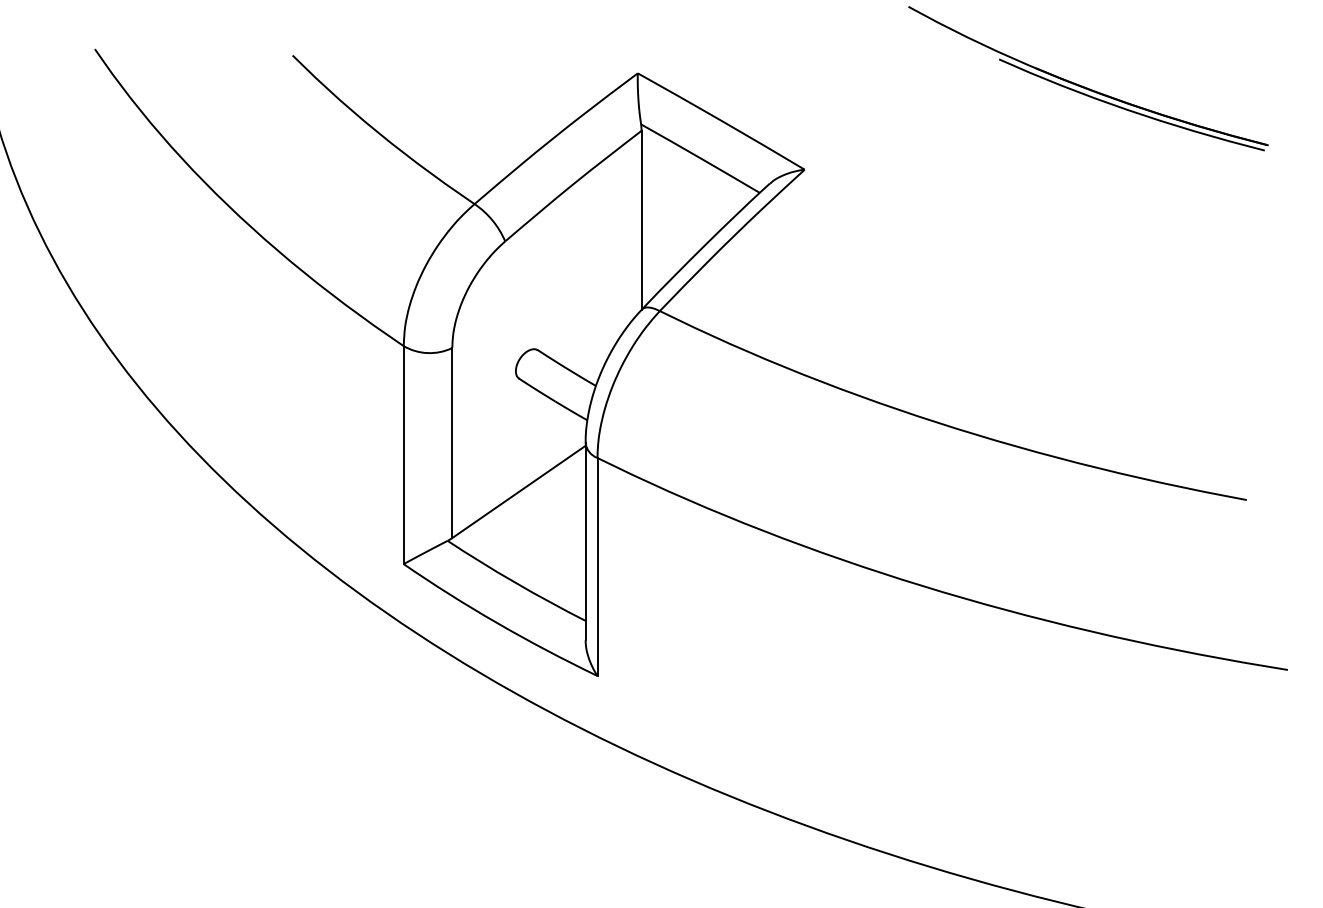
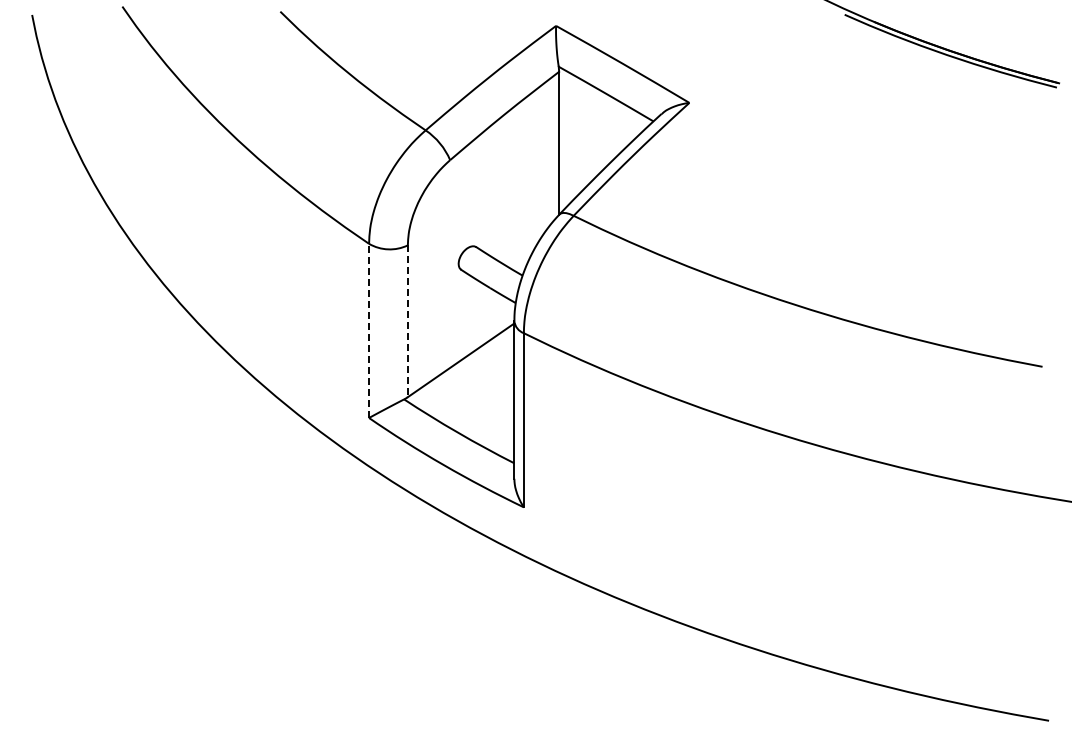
line: (451, 443) -> (407, 321), solid -> dashed
line: (404, 454) -> (369, 330), solid -> dashed

